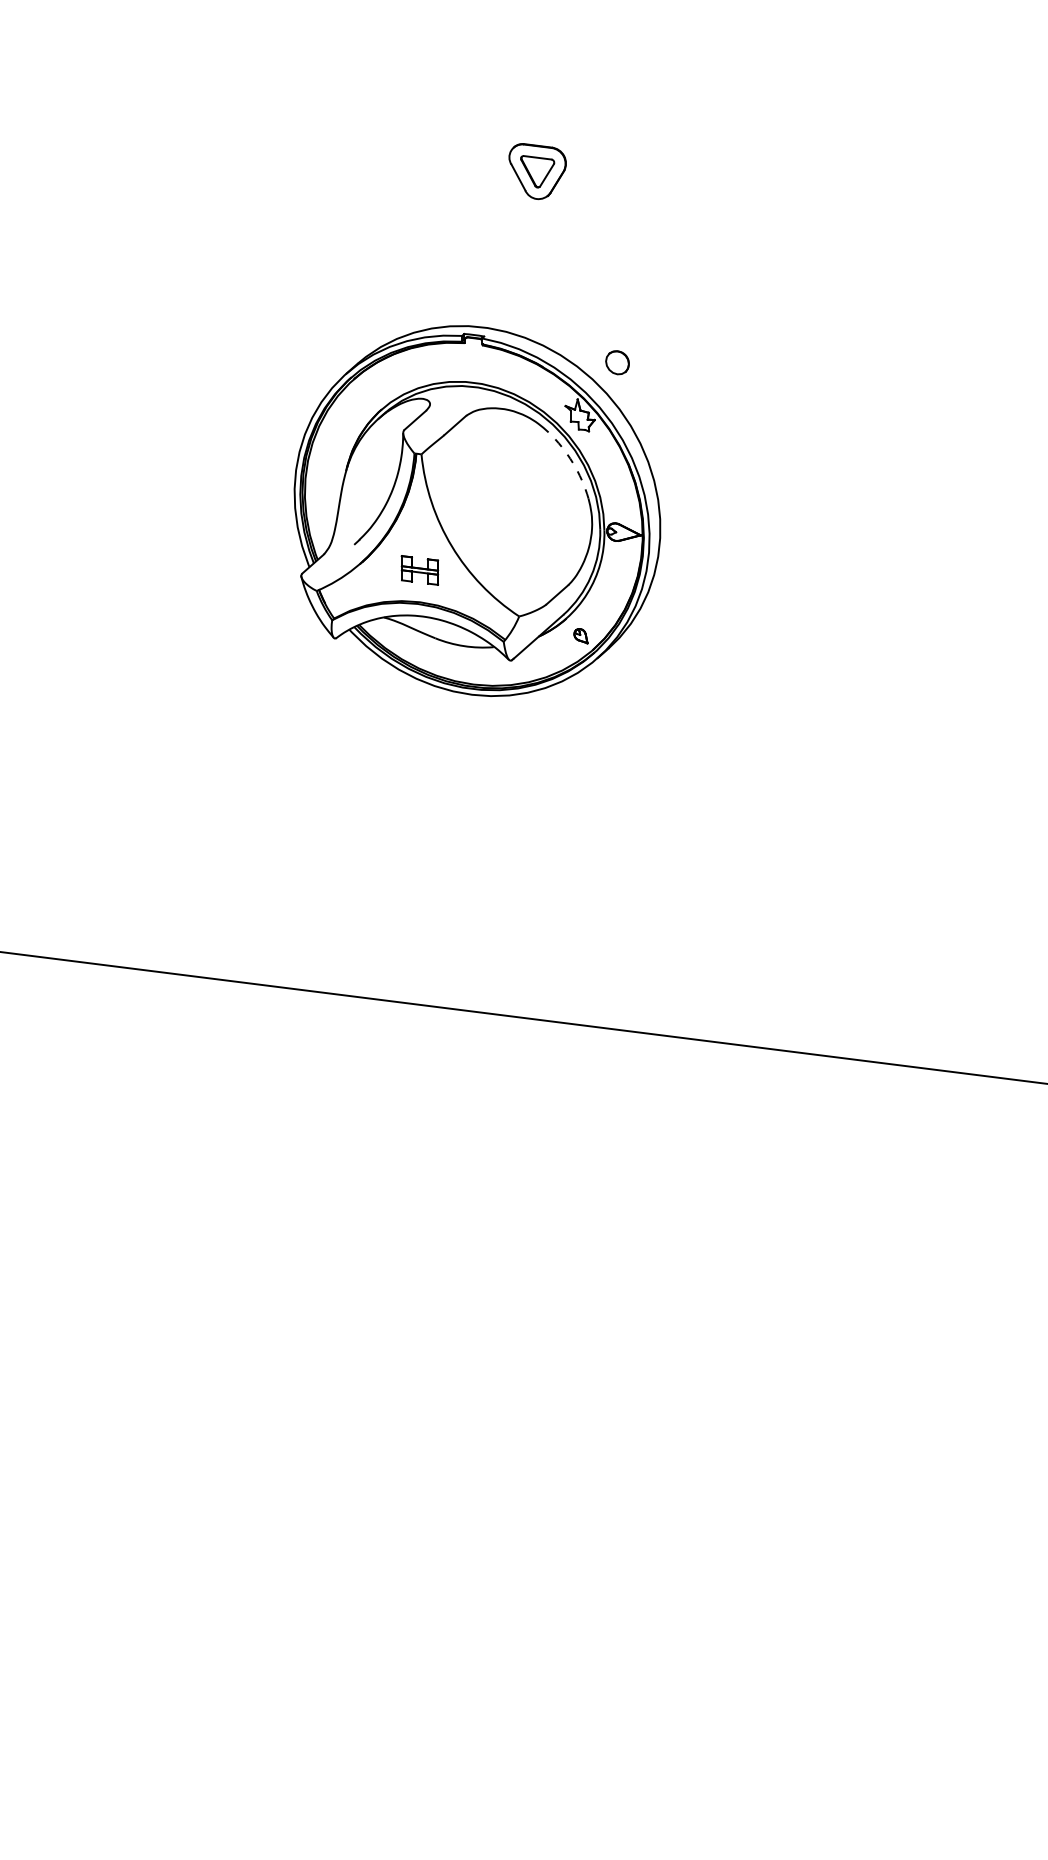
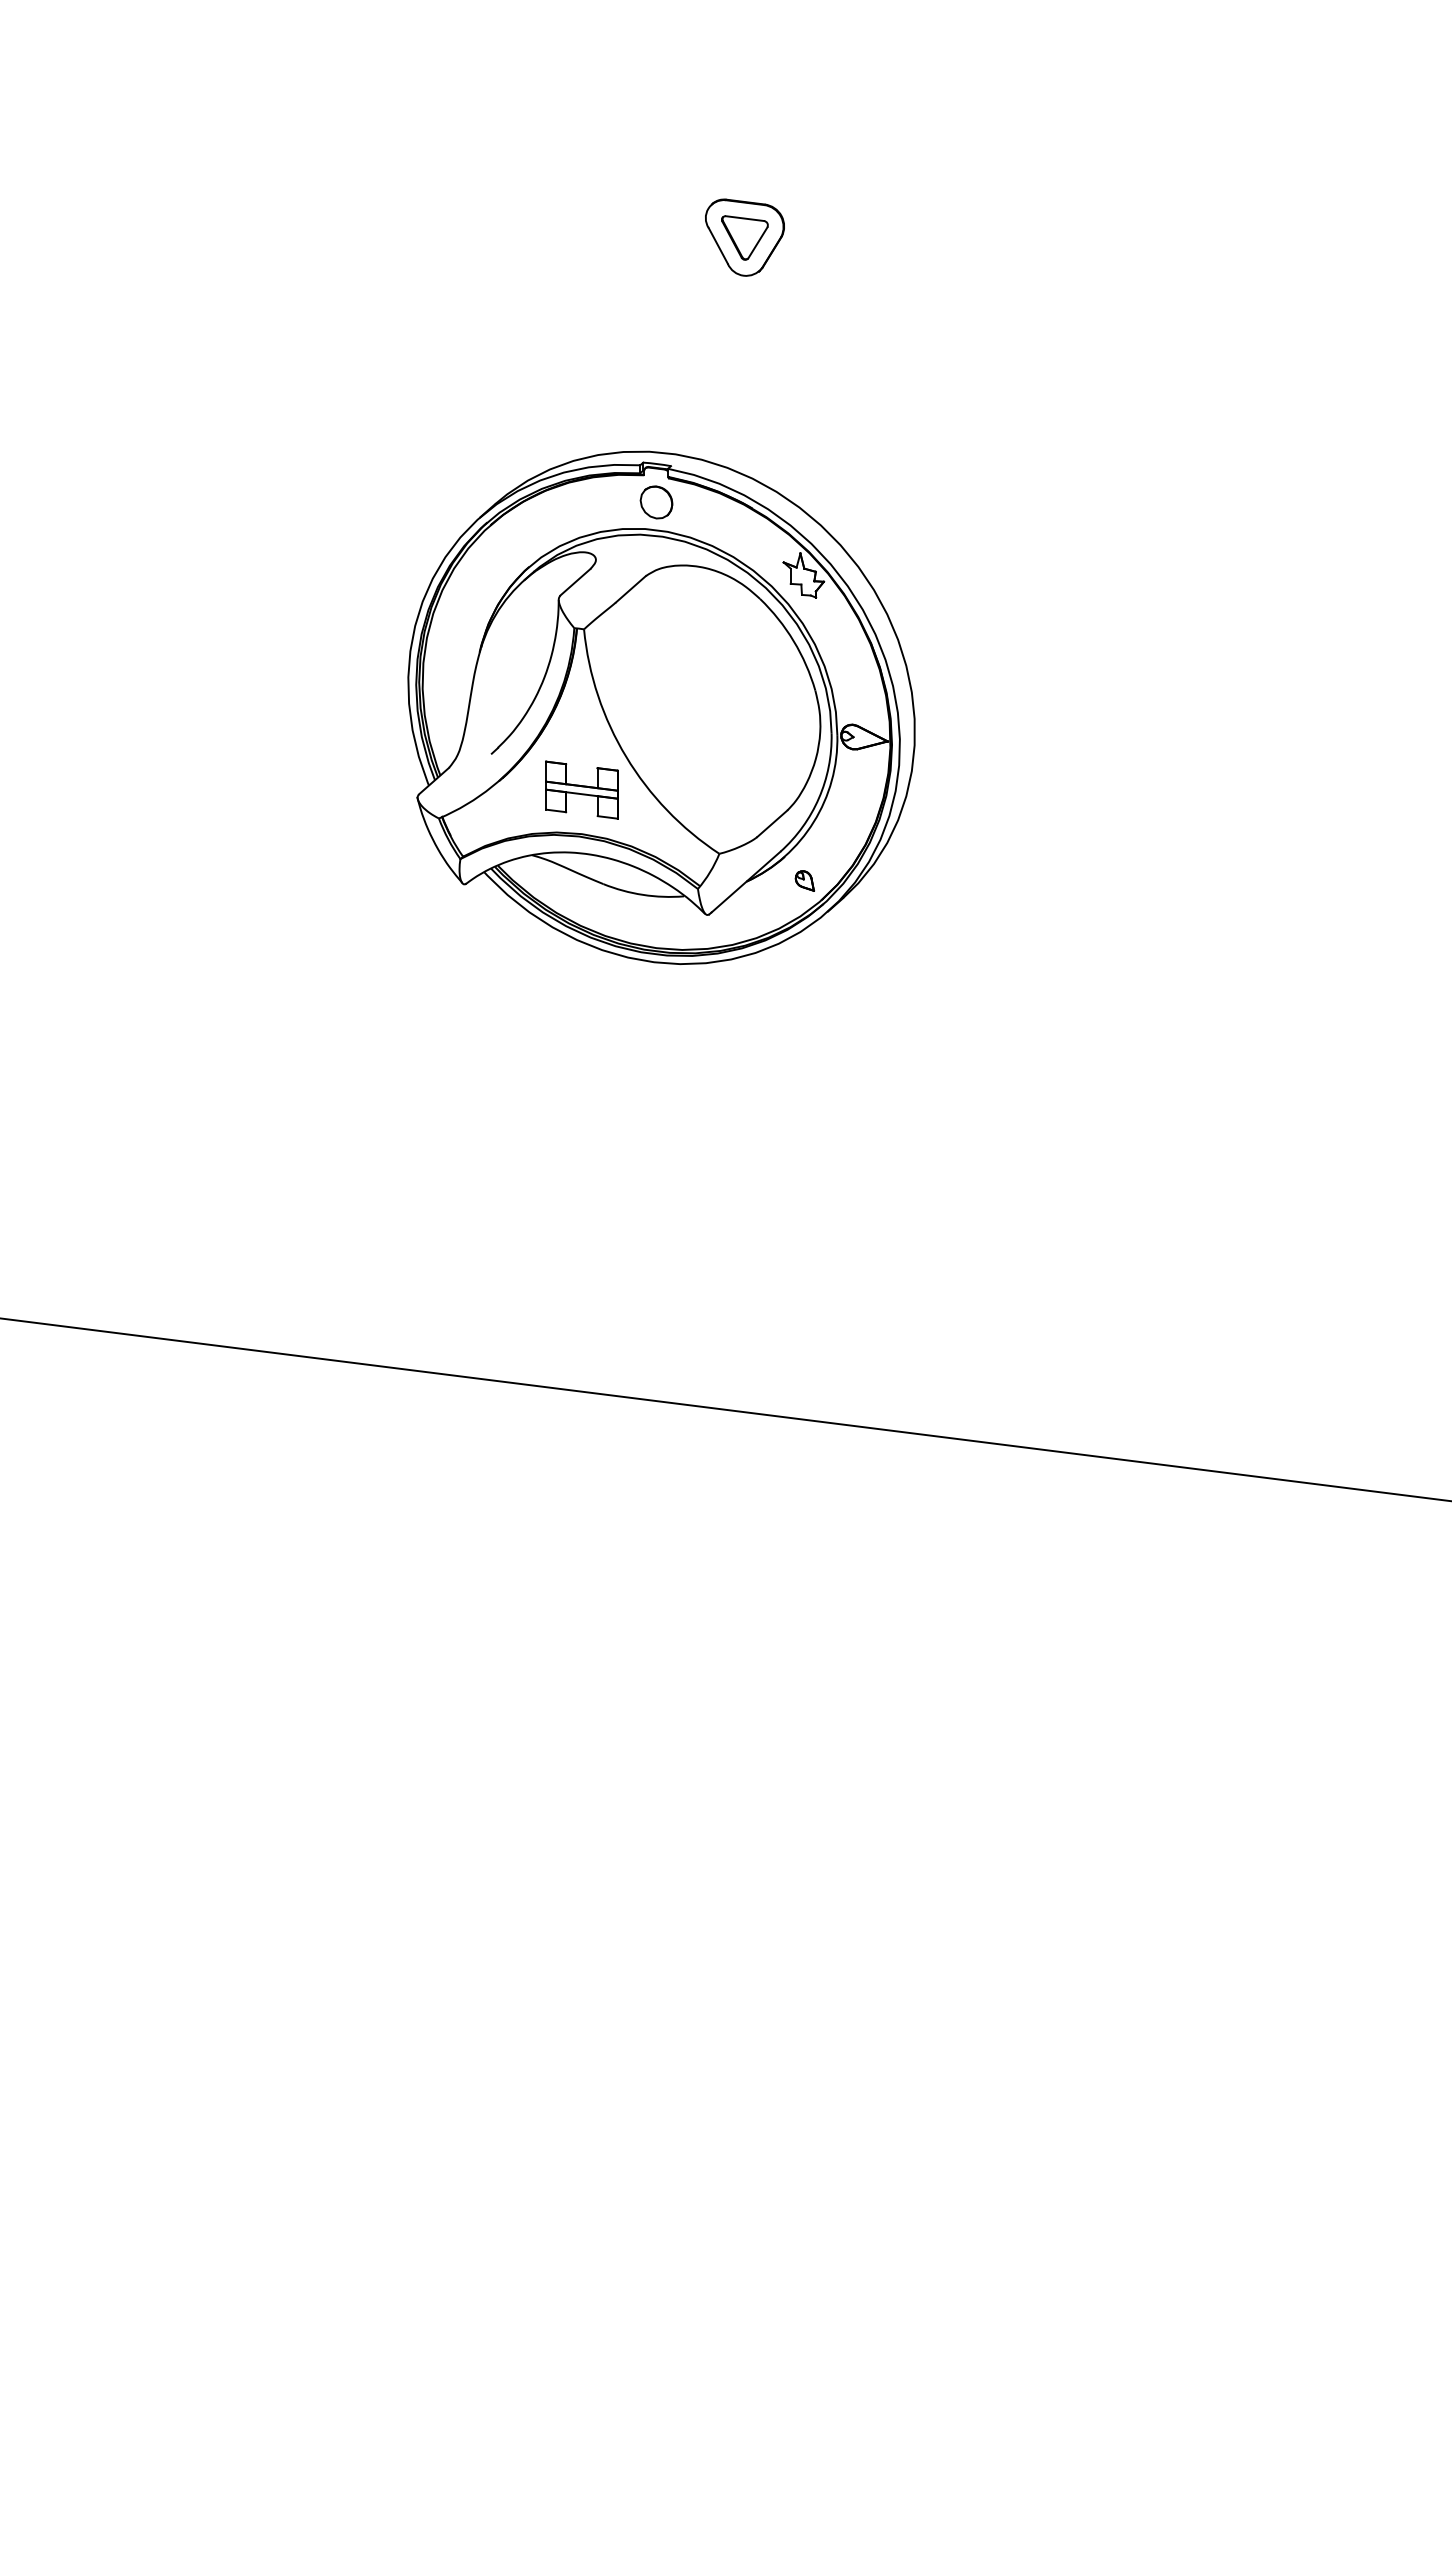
part: (617, 362) -> (656, 502), moved
arc: (572, 463) -> (793, 641), dashed -> solid
part: (419, 570) -> (581, 789), size x1.43

